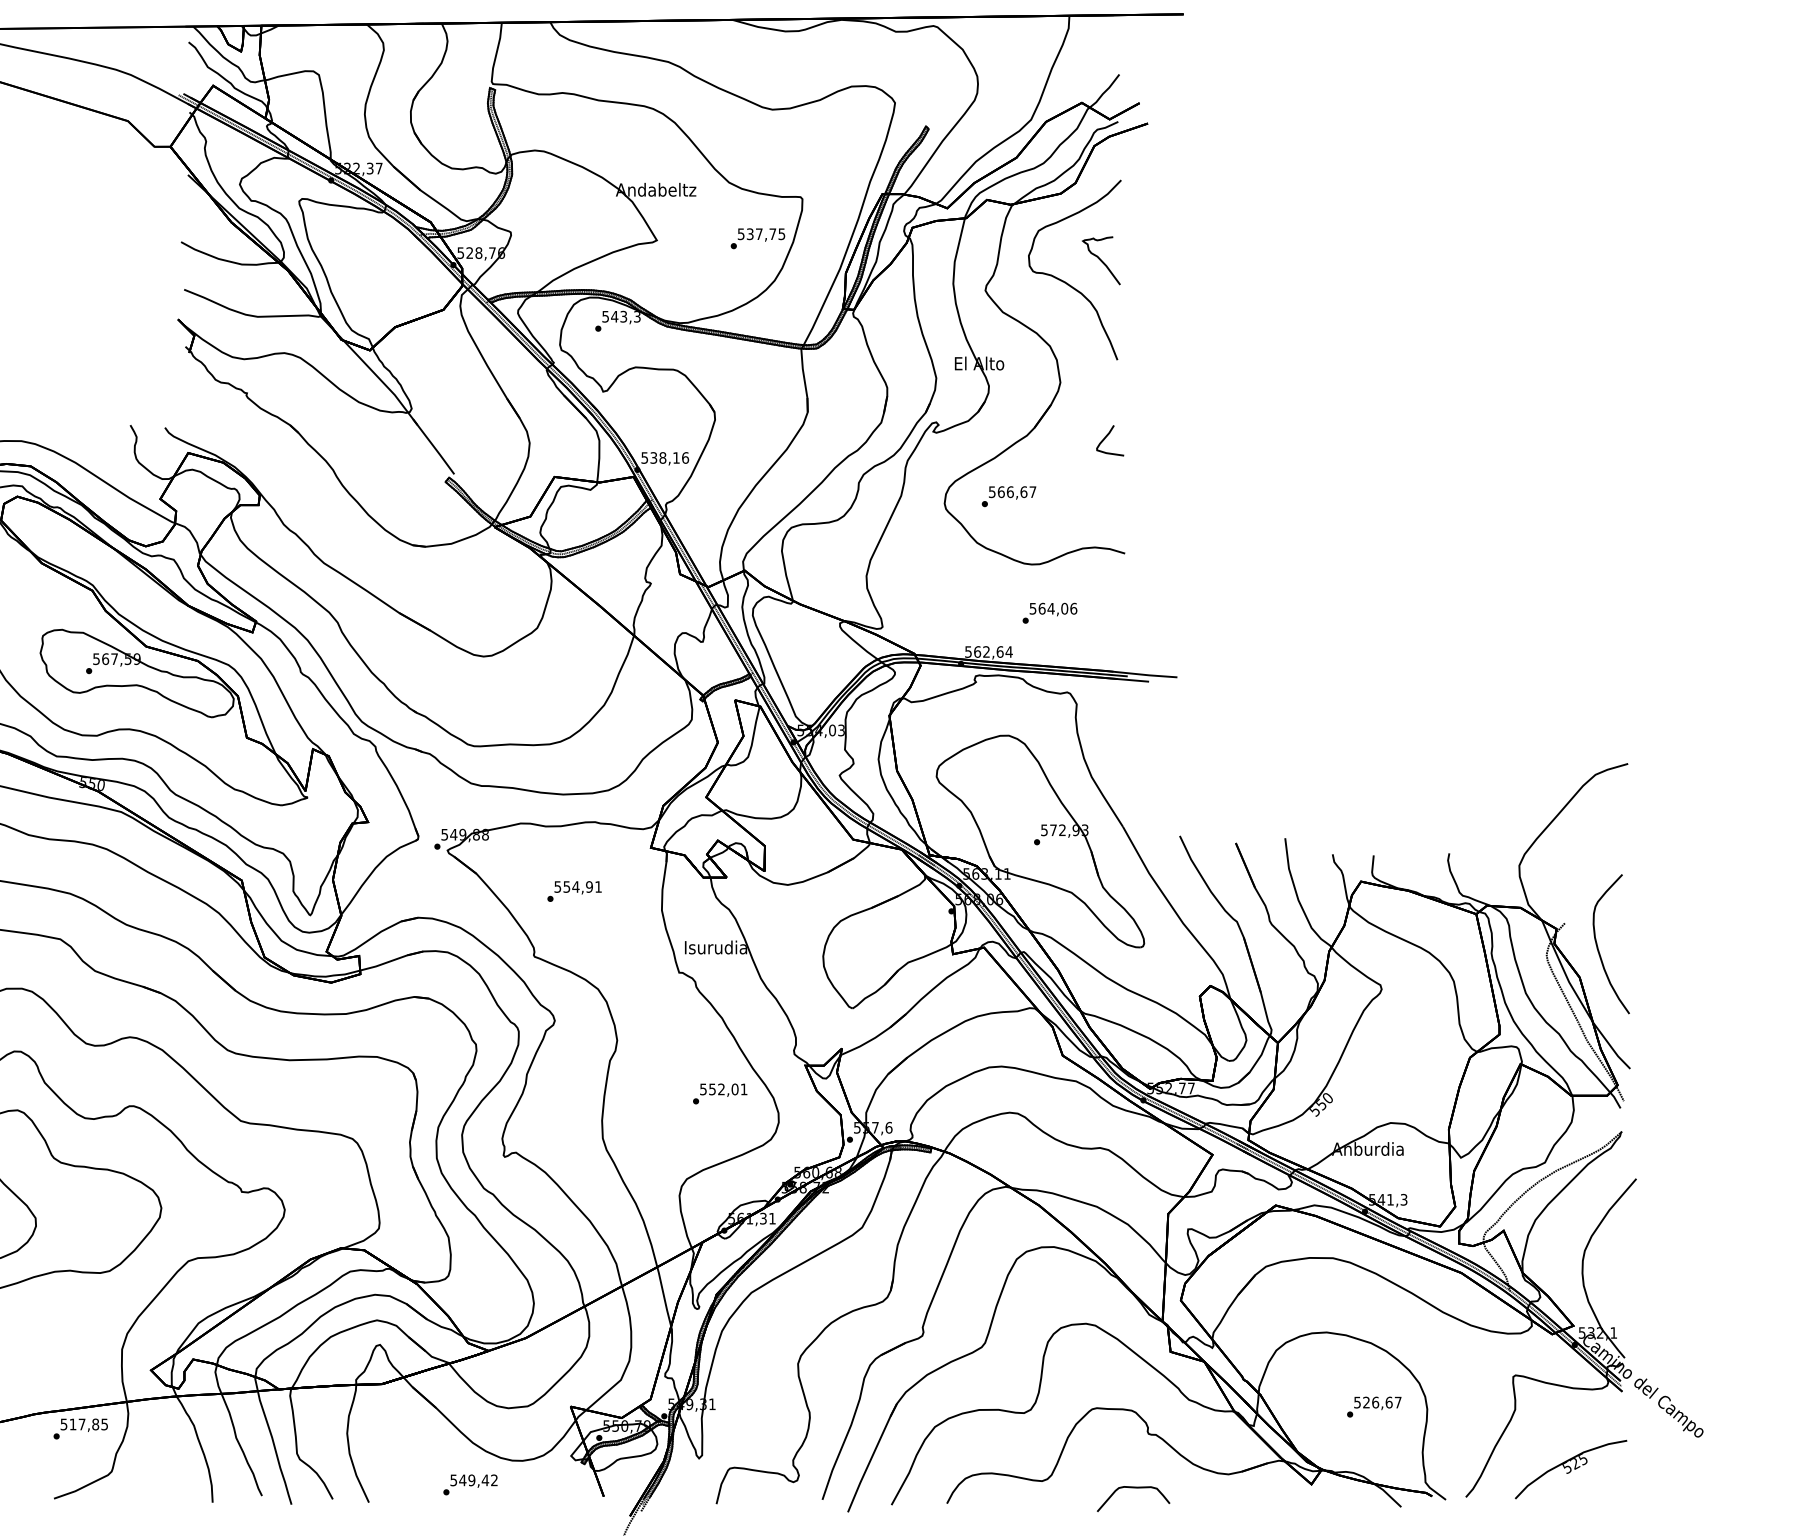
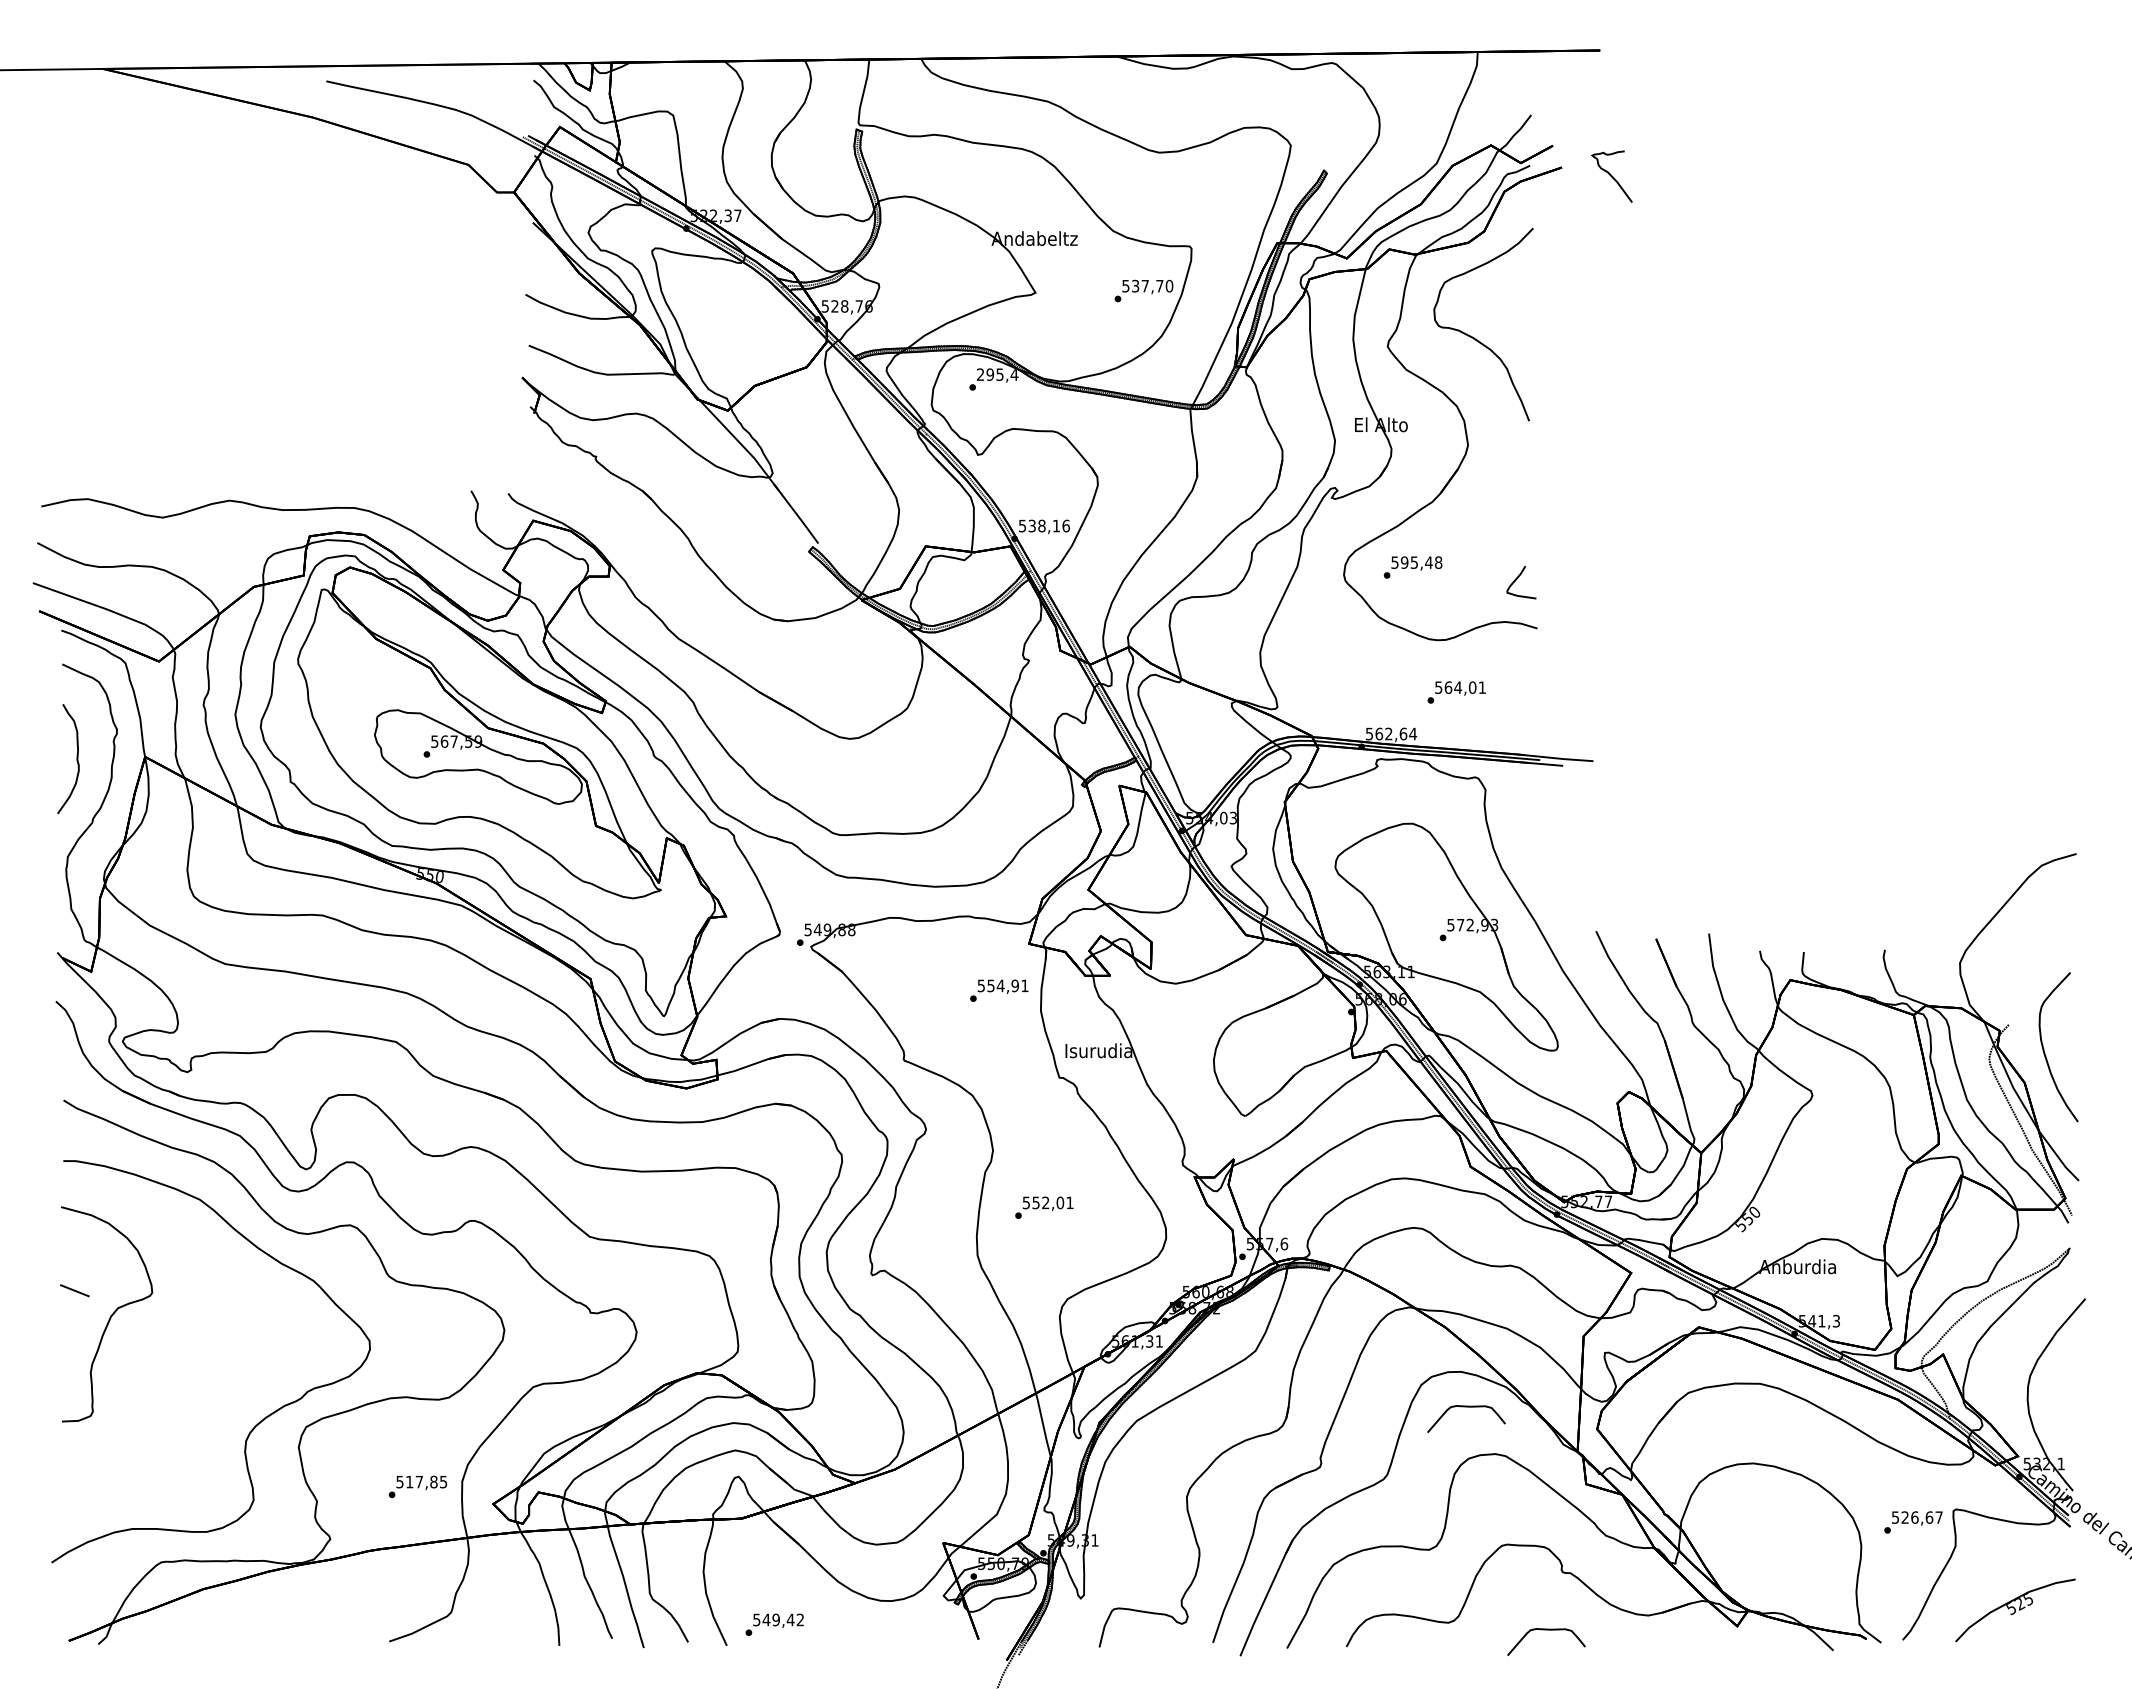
text: (781, 233) -> (1169, 285), 537,75 -> 537,70
part: (1100, 260) -> (1611, 176), moved
text: (621, 316) -> (997, 374), 543,3 -> 295,4
part: (1110, 440) -> (1521, 582), moved
text: (1016, 491) -> (1421, 562), 566,67 -> 595,48
text: (1073, 608) -> (1482, 687), 564,06 -> 564,01
text: (574, 891) -> (999, 990), moved
text: (720, 1093) -> (1044, 1207), moved
part: (1058, 1280) -> (1466, 1407), added
text: (1374, 1407) -> (1913, 1522), moved
text: (80, 1428) -> (417, 1486), moved
text: (470, 1484) -> (774, 1624), moved

